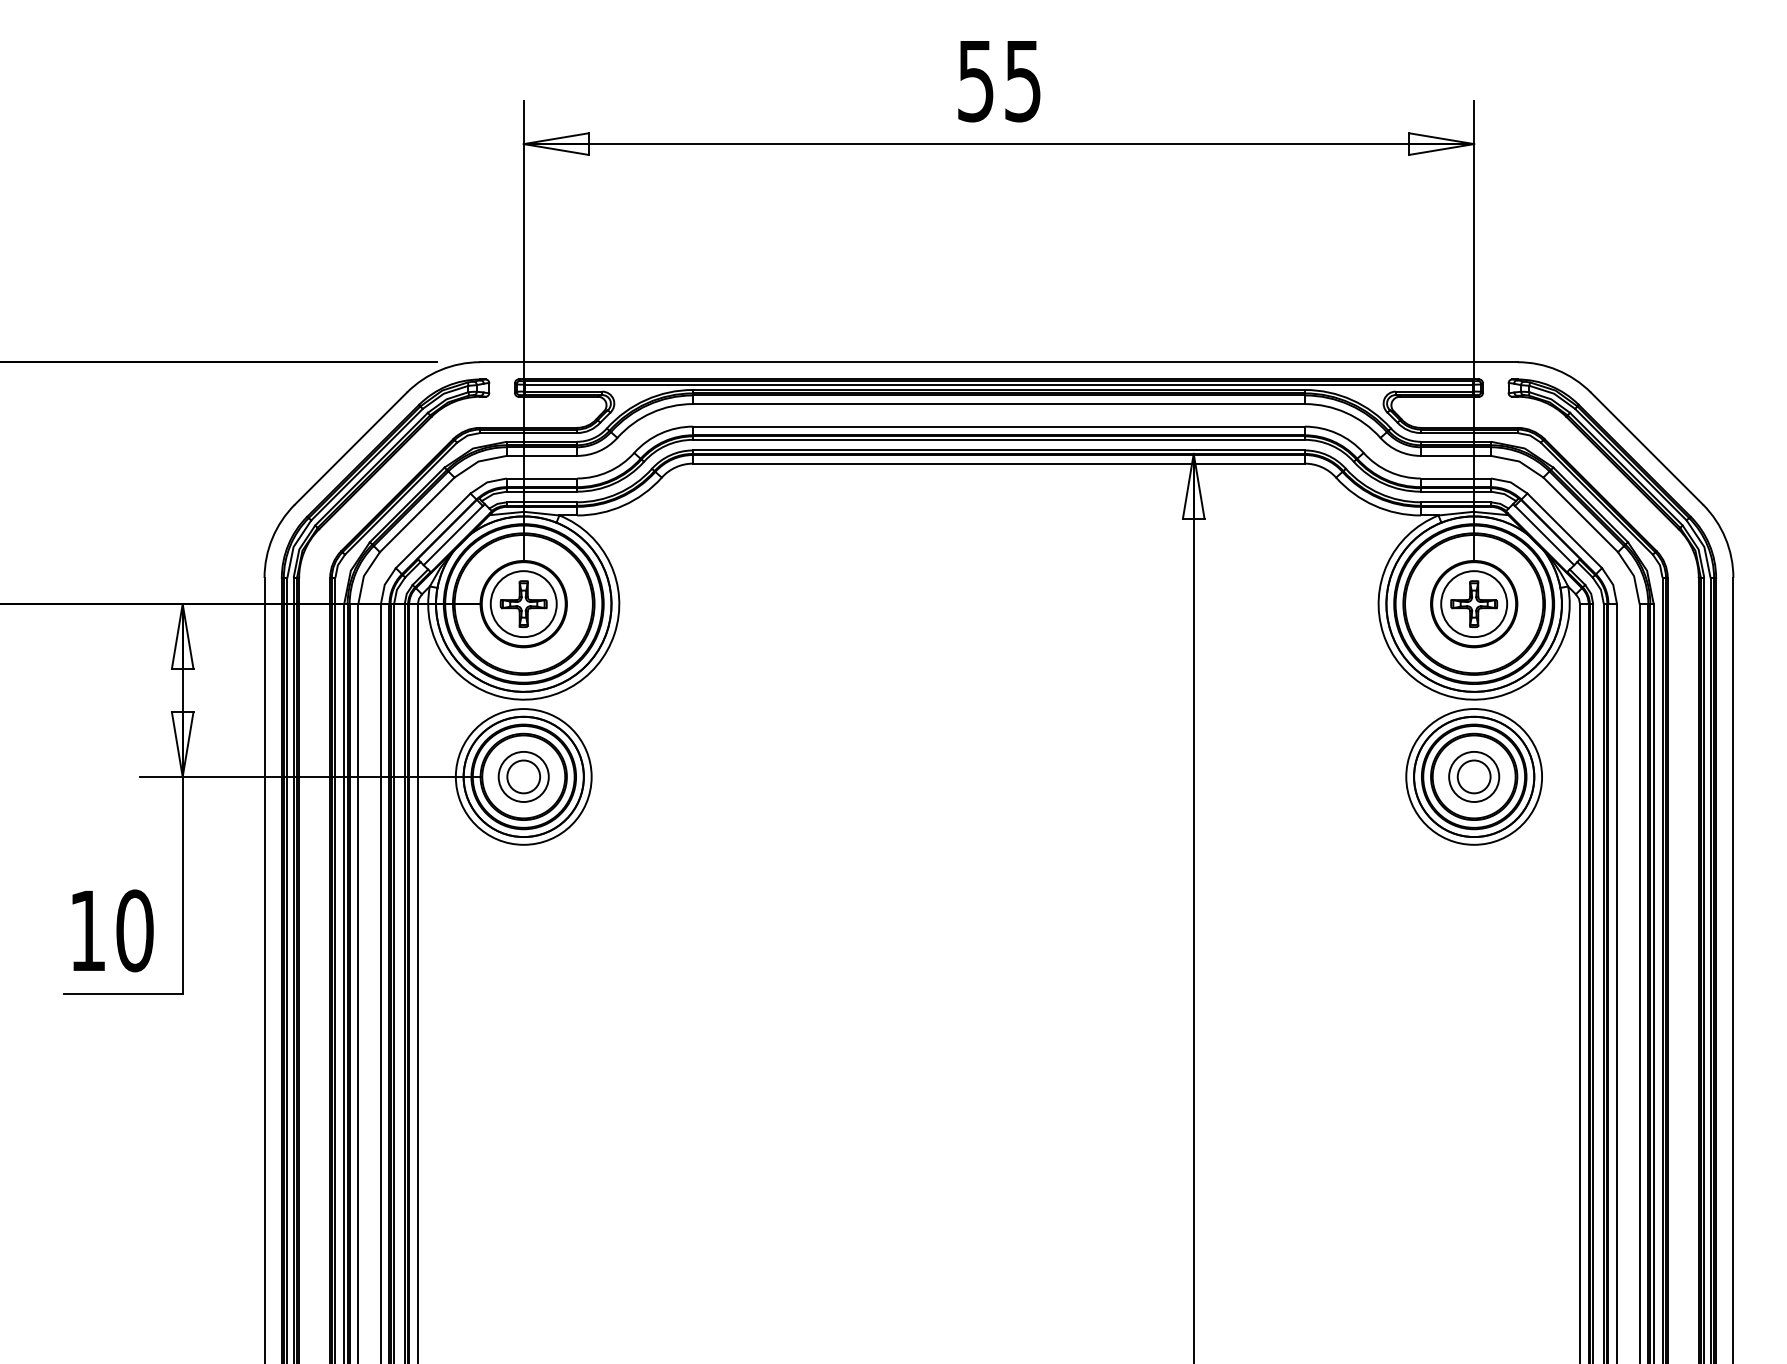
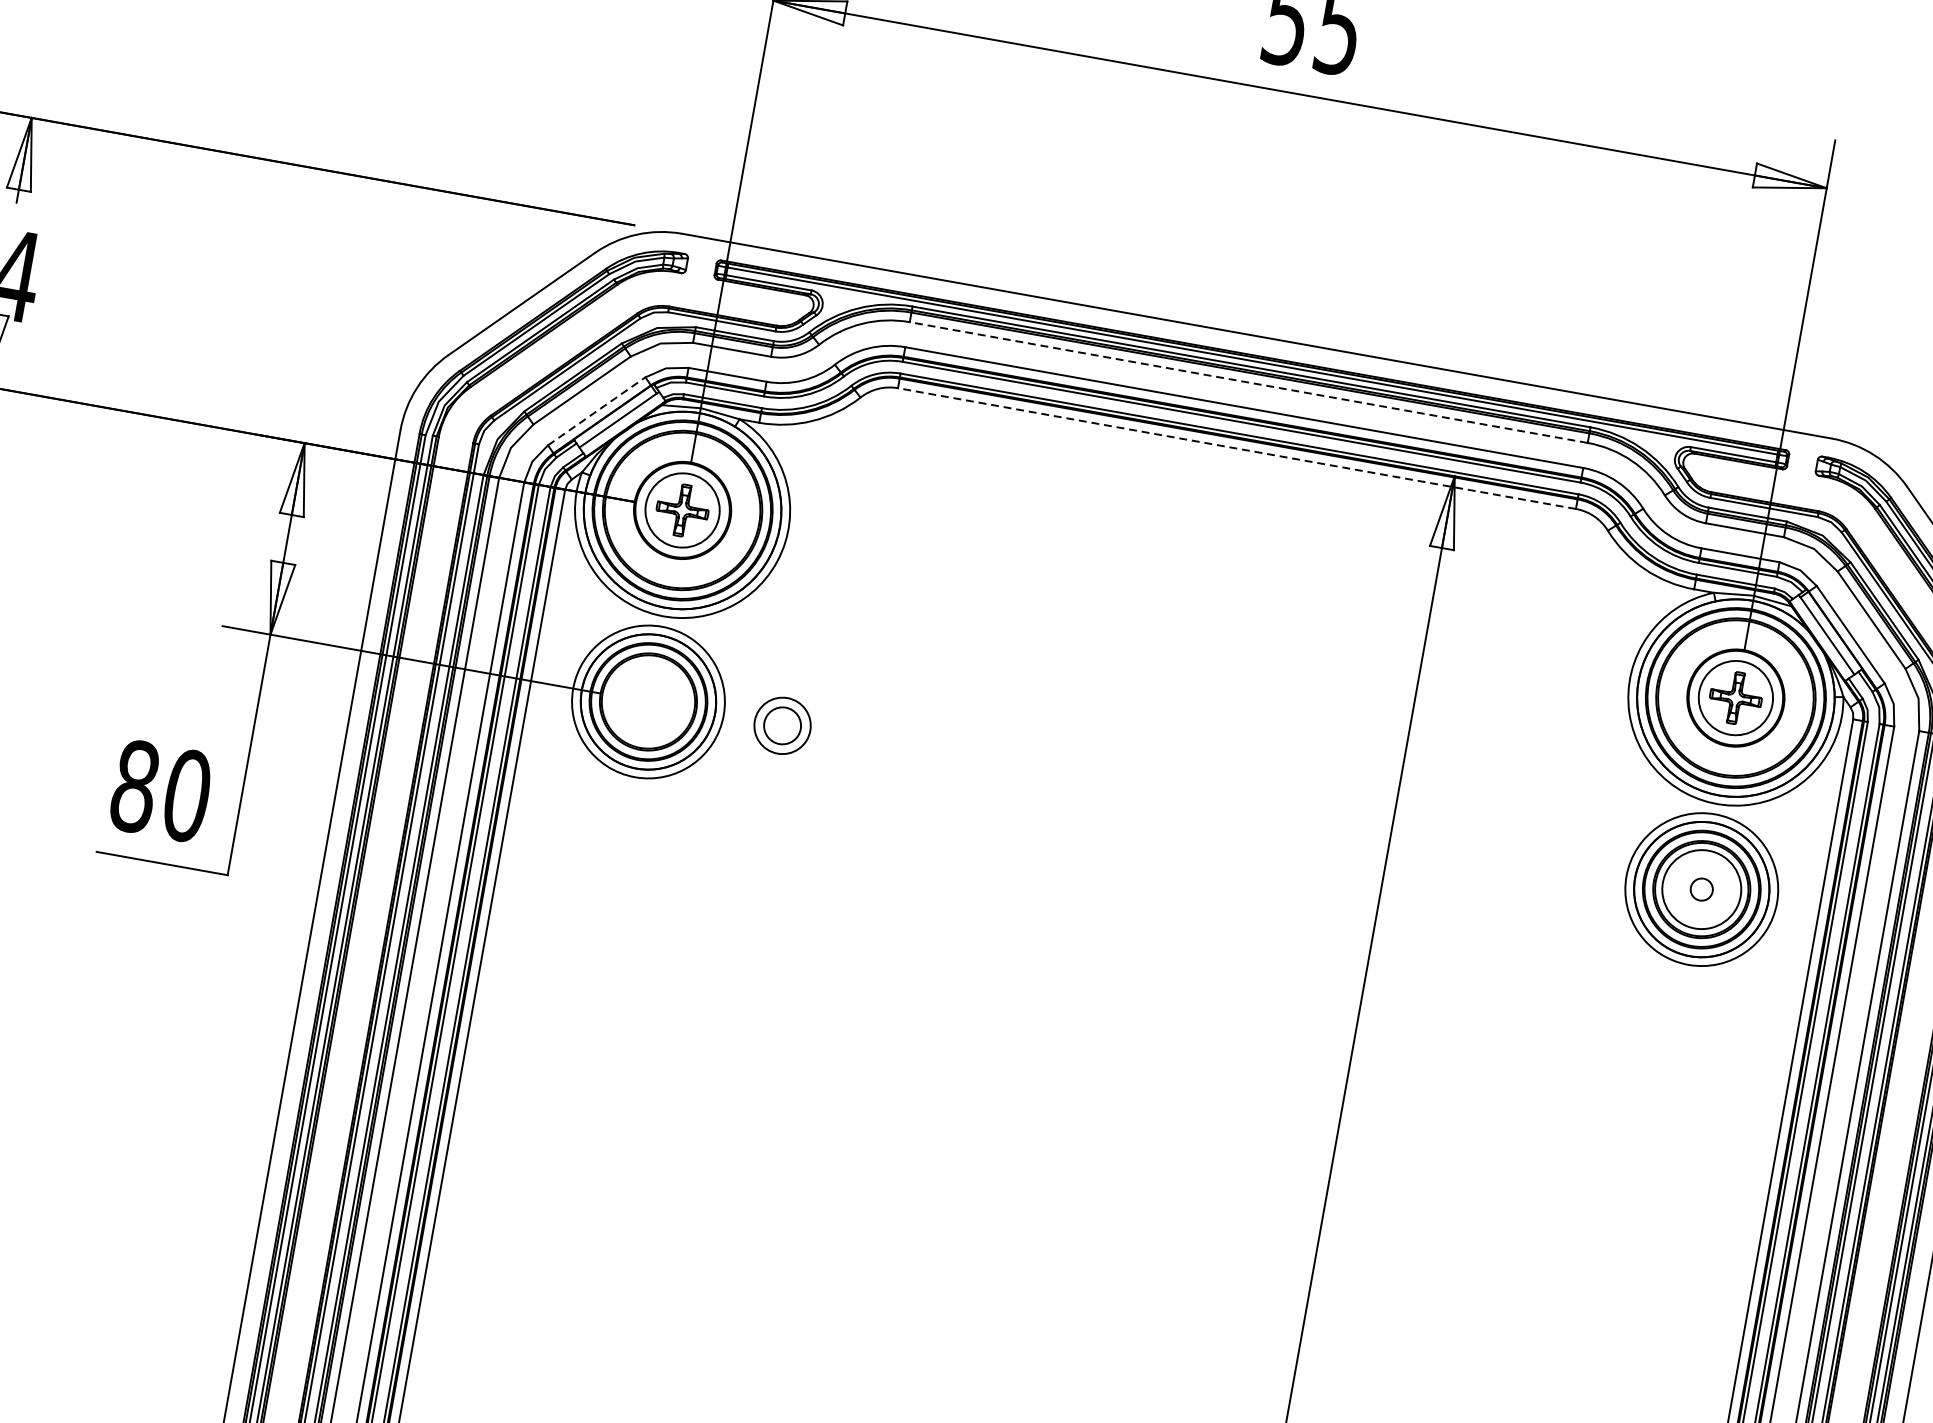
line: (998, 404) -> (1248, 382), solid -> dashed
line: (998, 463) -> (1236, 448), solid -> dashed
line: (433, 530) -> (597, 411), solid -> dashed
part: (523, 776) -> (782, 725), moved
circle: (1473, 776) -> (1701, 888), size x0.6
circle: (1474, 776) -> (1702, 889), size x1.4
text: (87, 930) -> (134, 786), 10 -> 80

